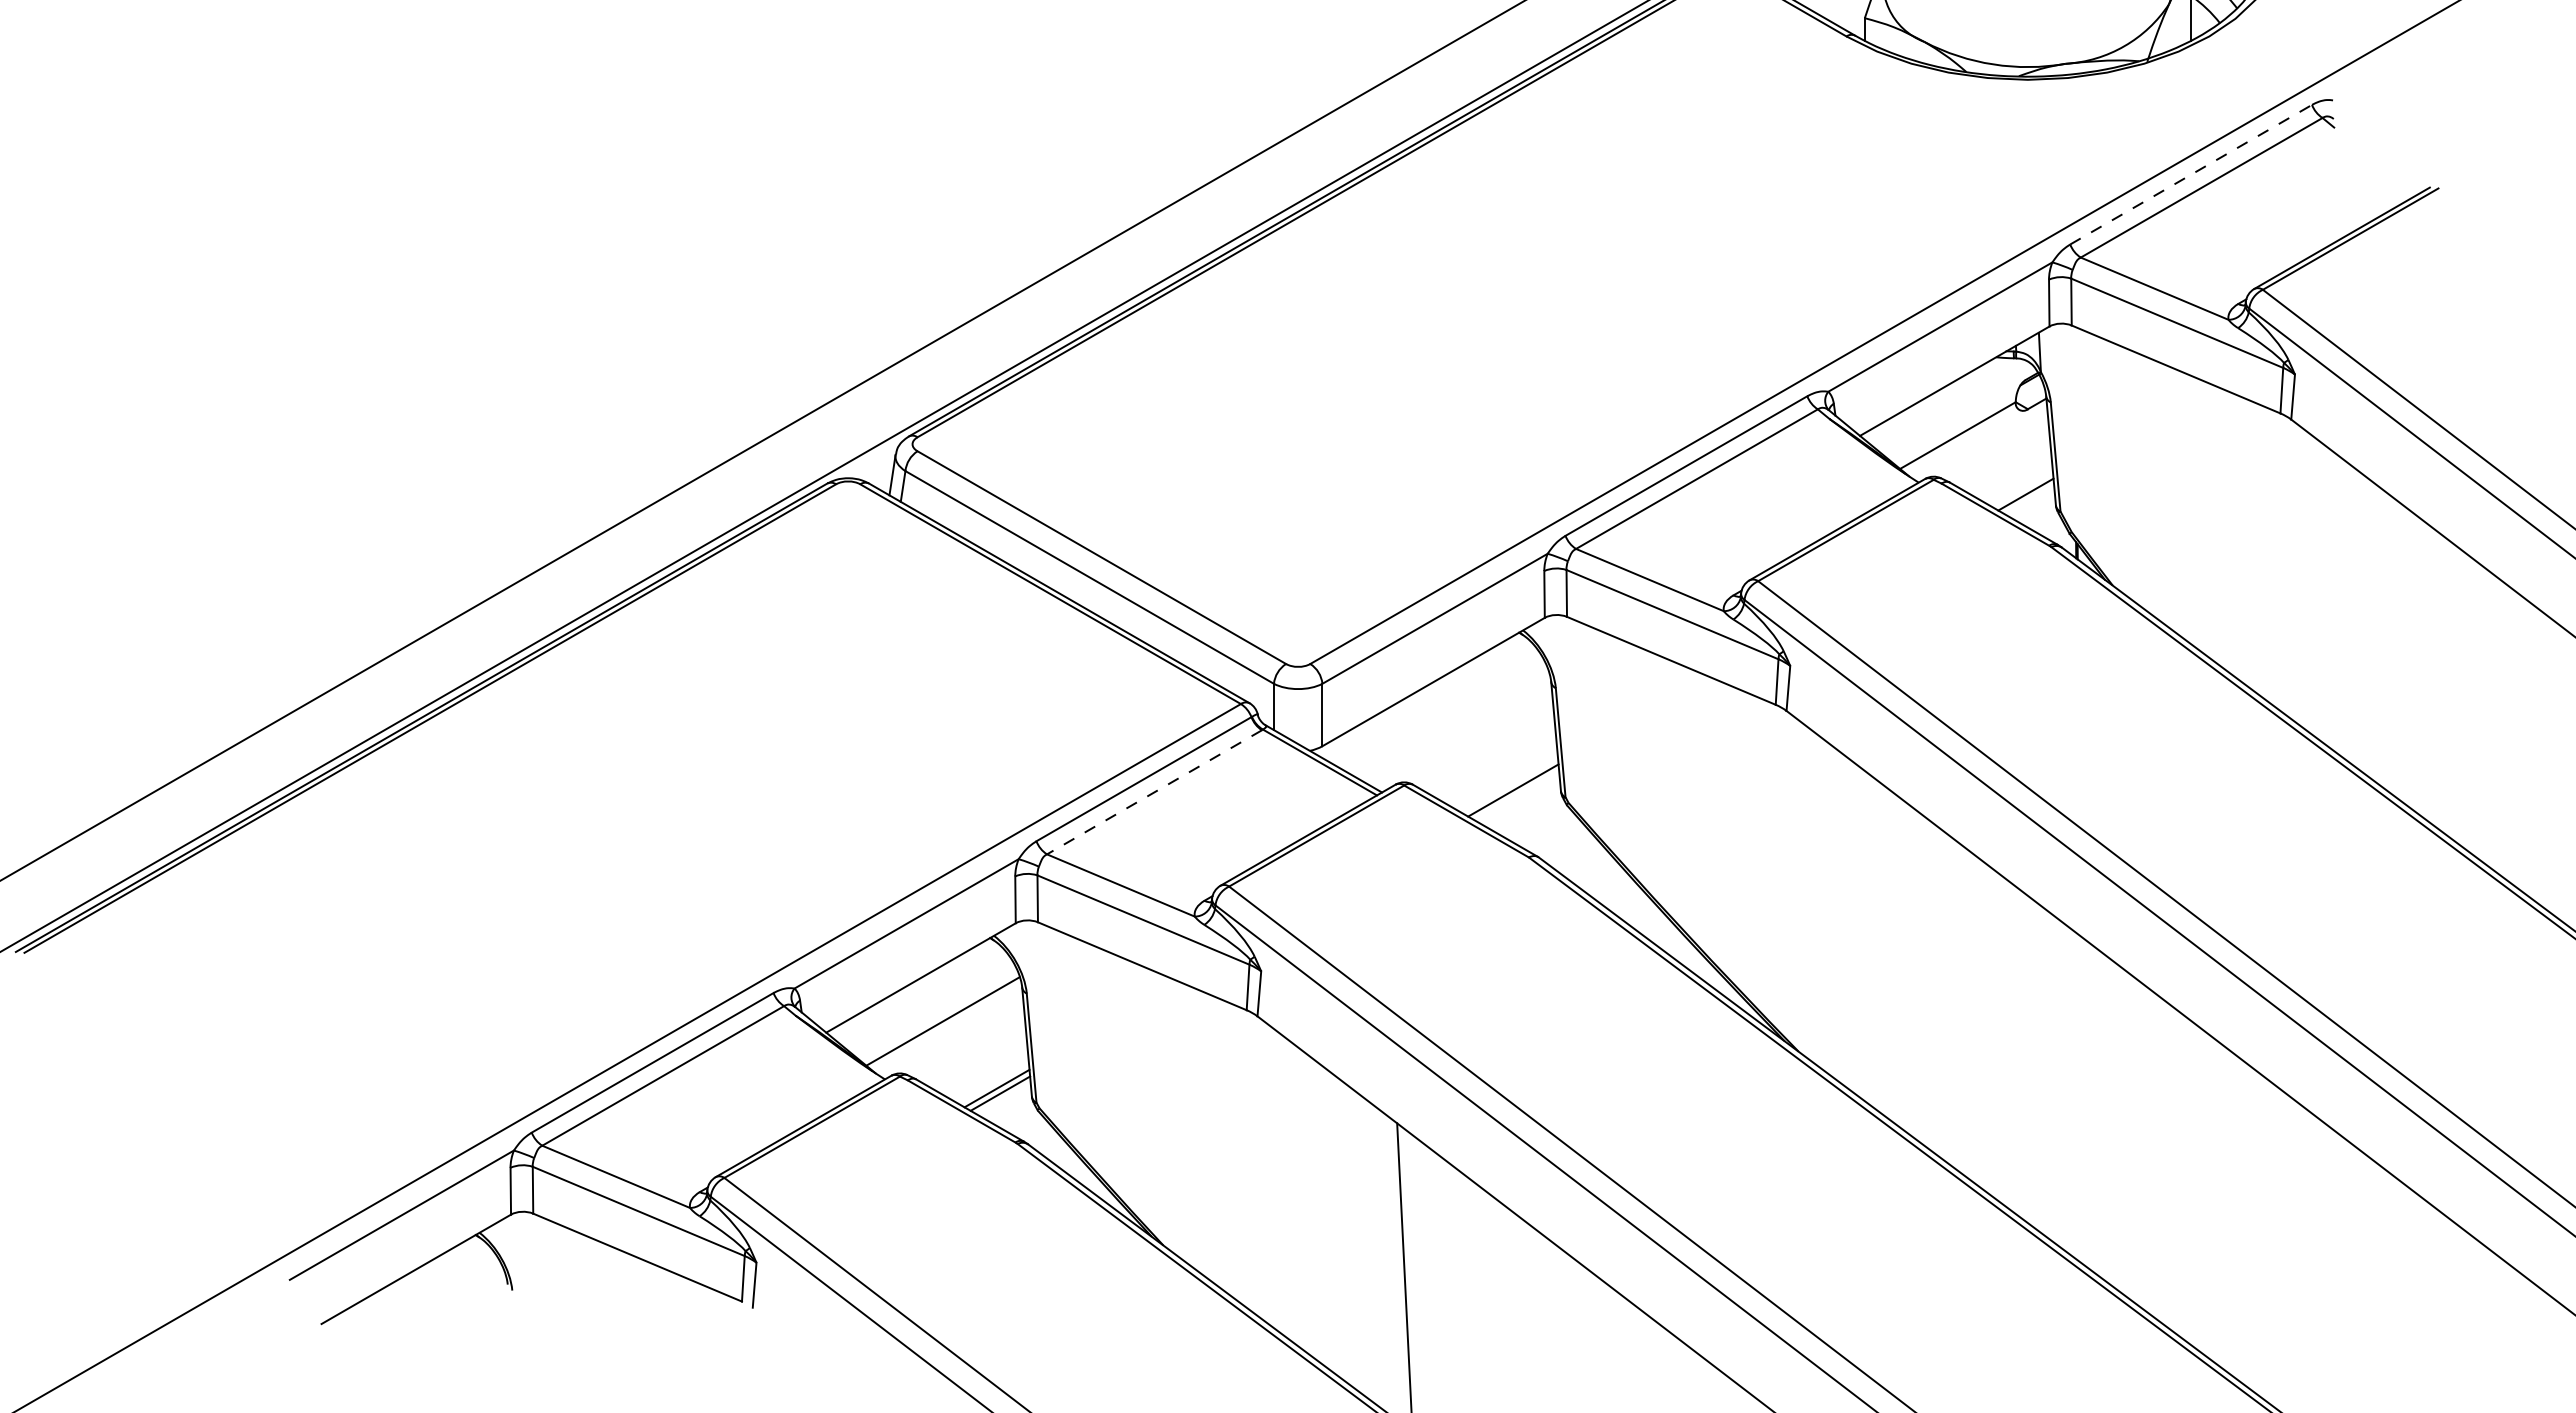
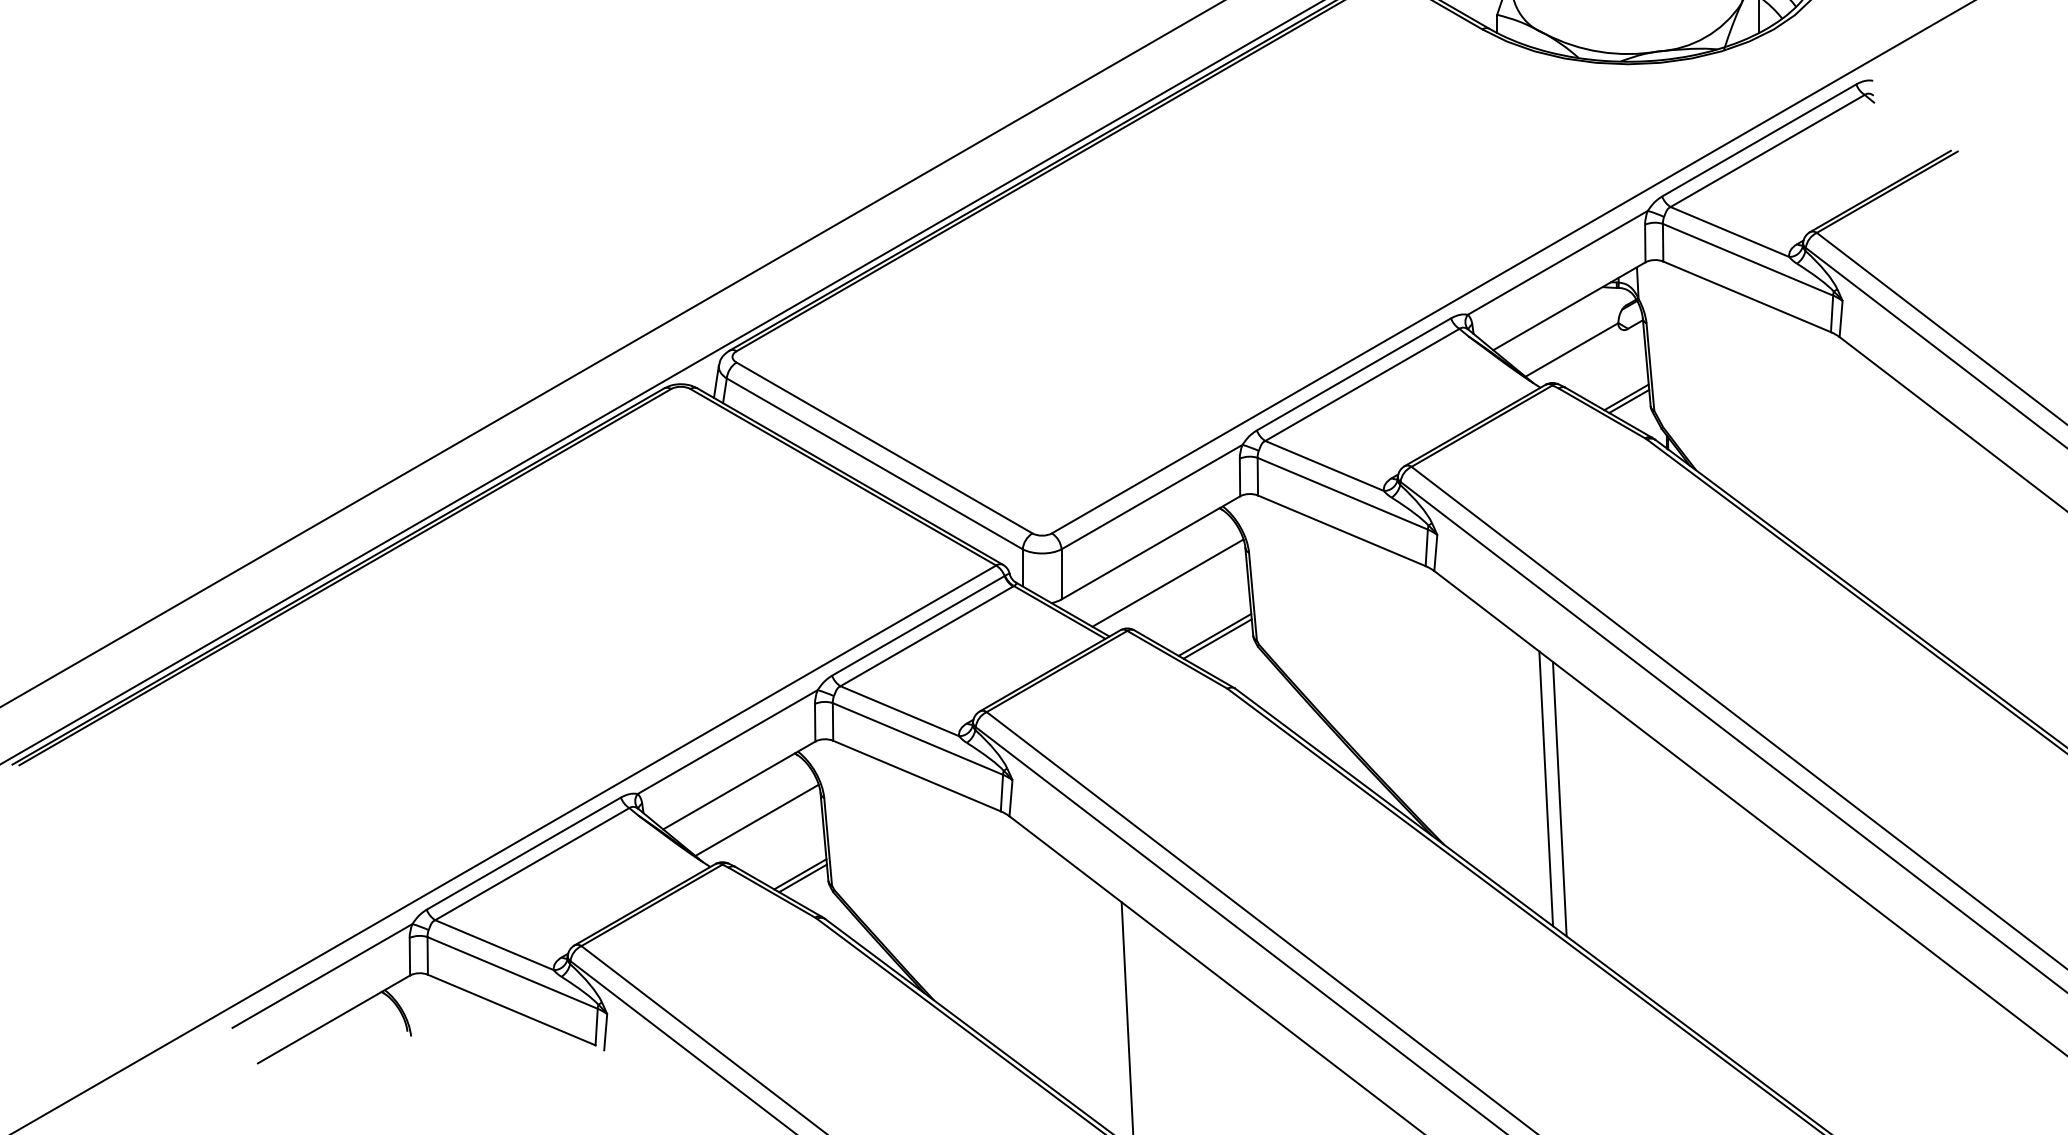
line: (2191, 174) -> (1759, 140), dashed -> solid
line: (2029, 499) -> (1629, 401), added
line: (1454, 725) -> (1167, 582), added
line: (1154, 792) -> (926, 636), dashed -> solid
line: (1516, 795) -> (1217, 638), added
line: (1925, 982) -> (1545, 789), added
line: (1942, 994) -> (1559, 798), added

